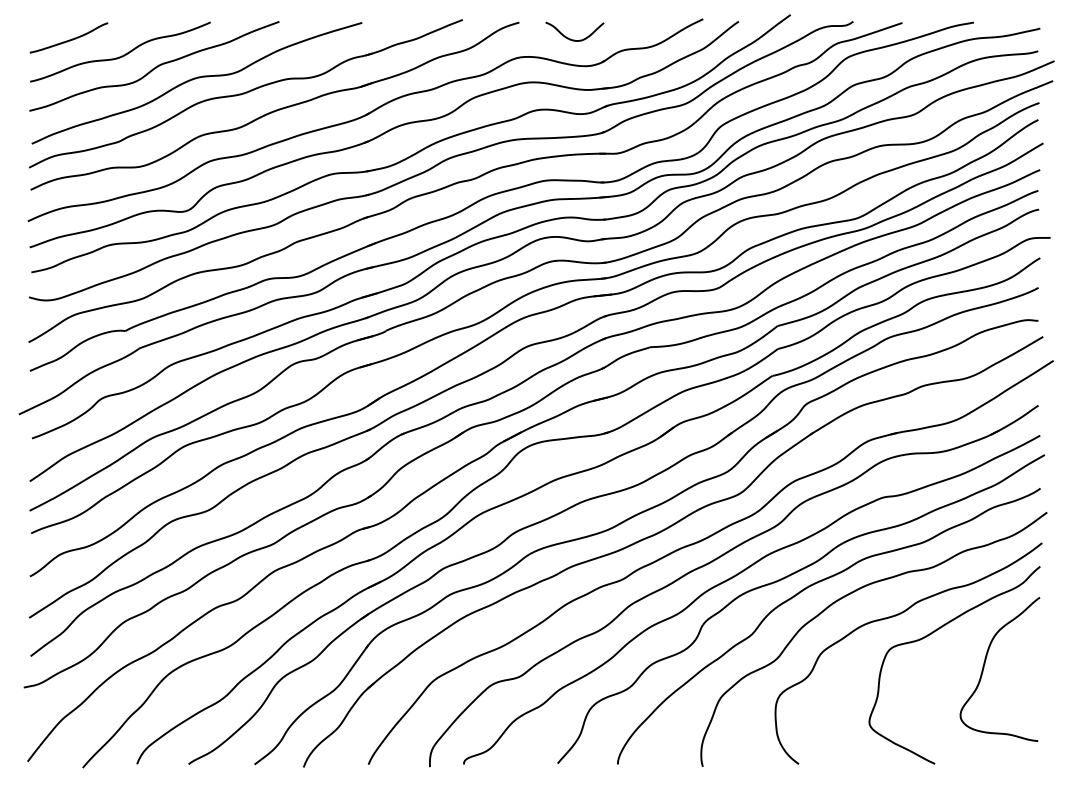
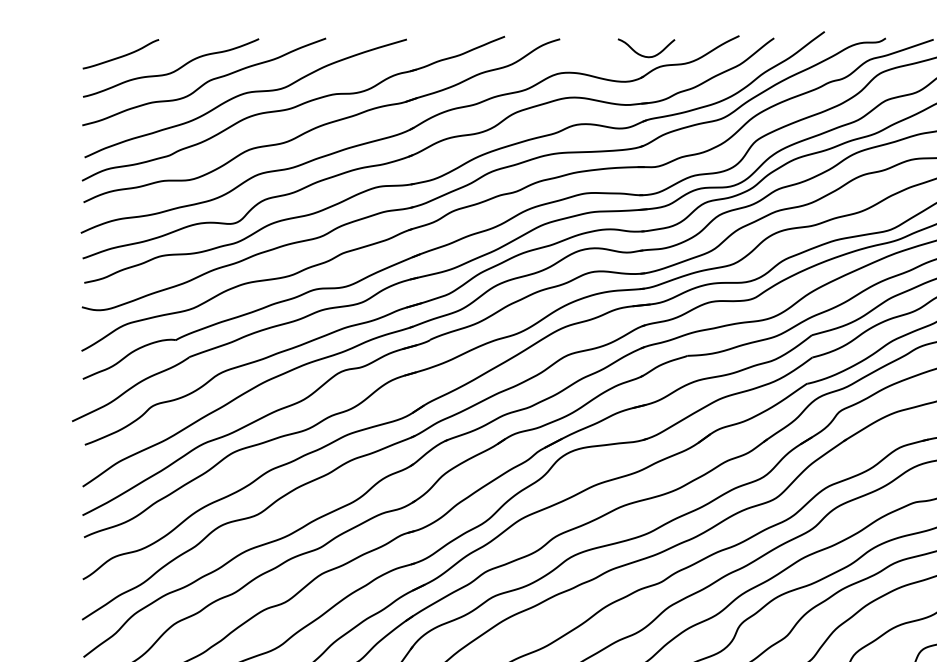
curve: (574, 39) -> (646, 55), moved

